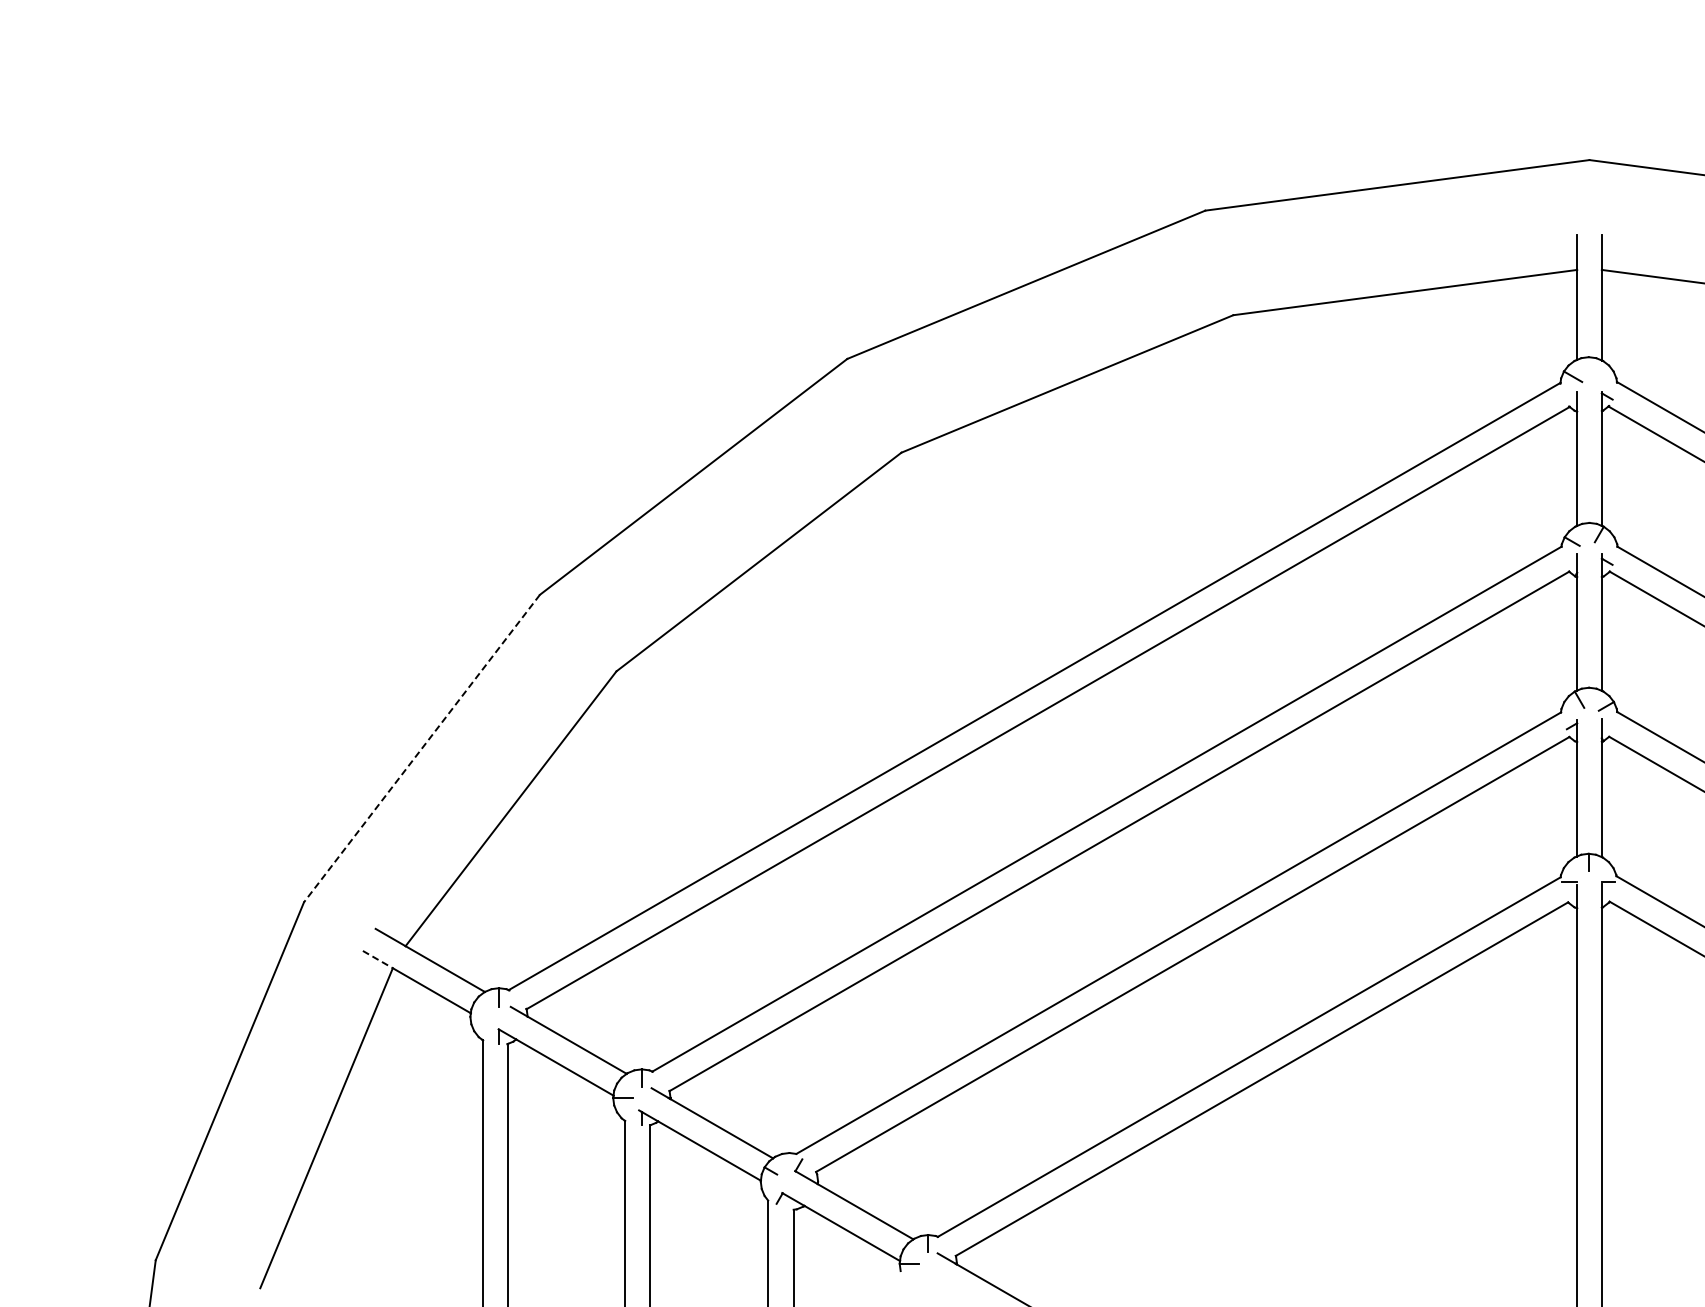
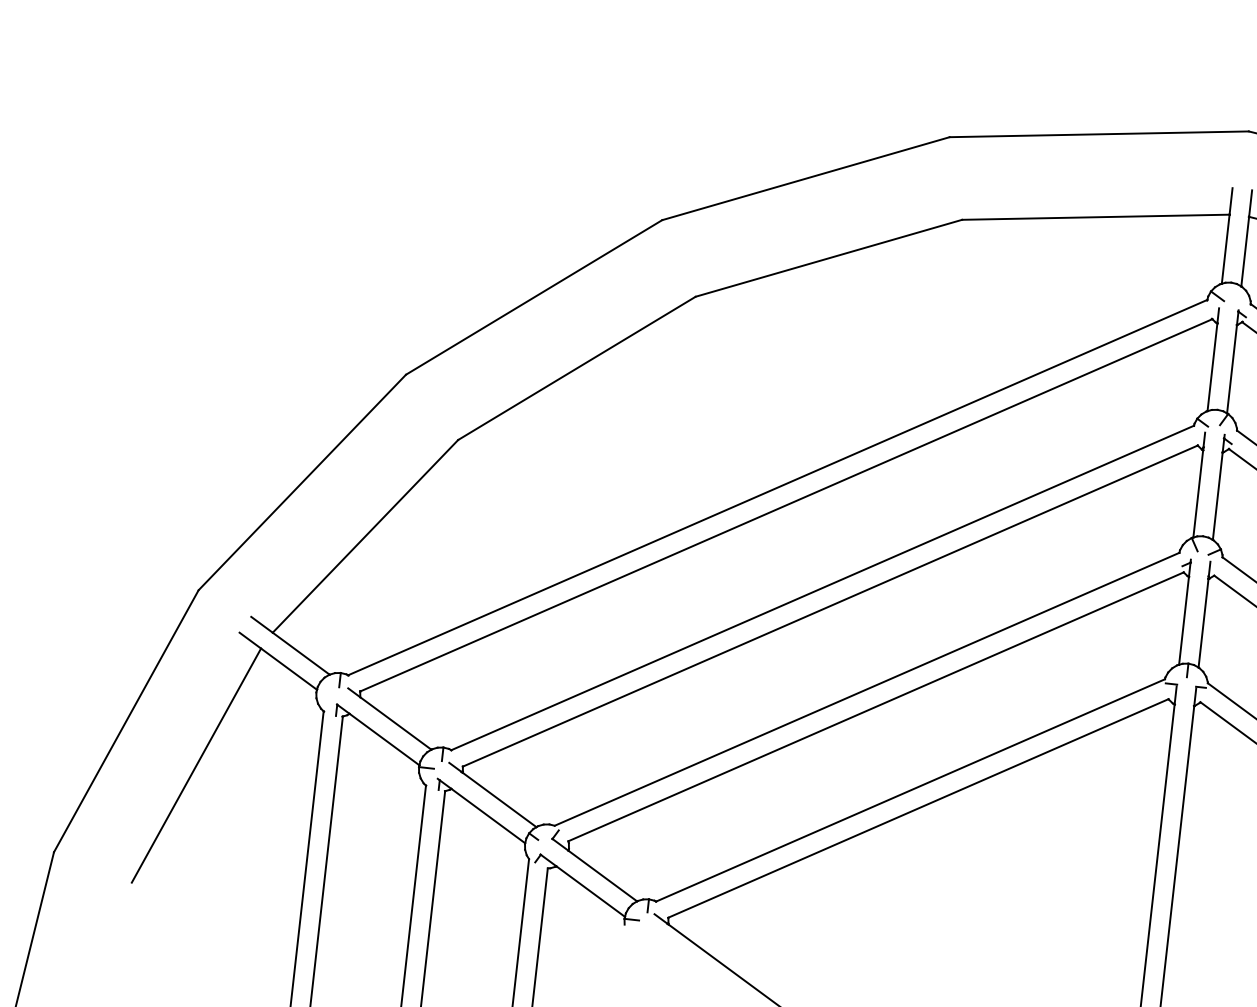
line: (421, 748) -> (301, 482), dashed -> solid
line: (378, 959) -> (250, 640), dashed -> solid

